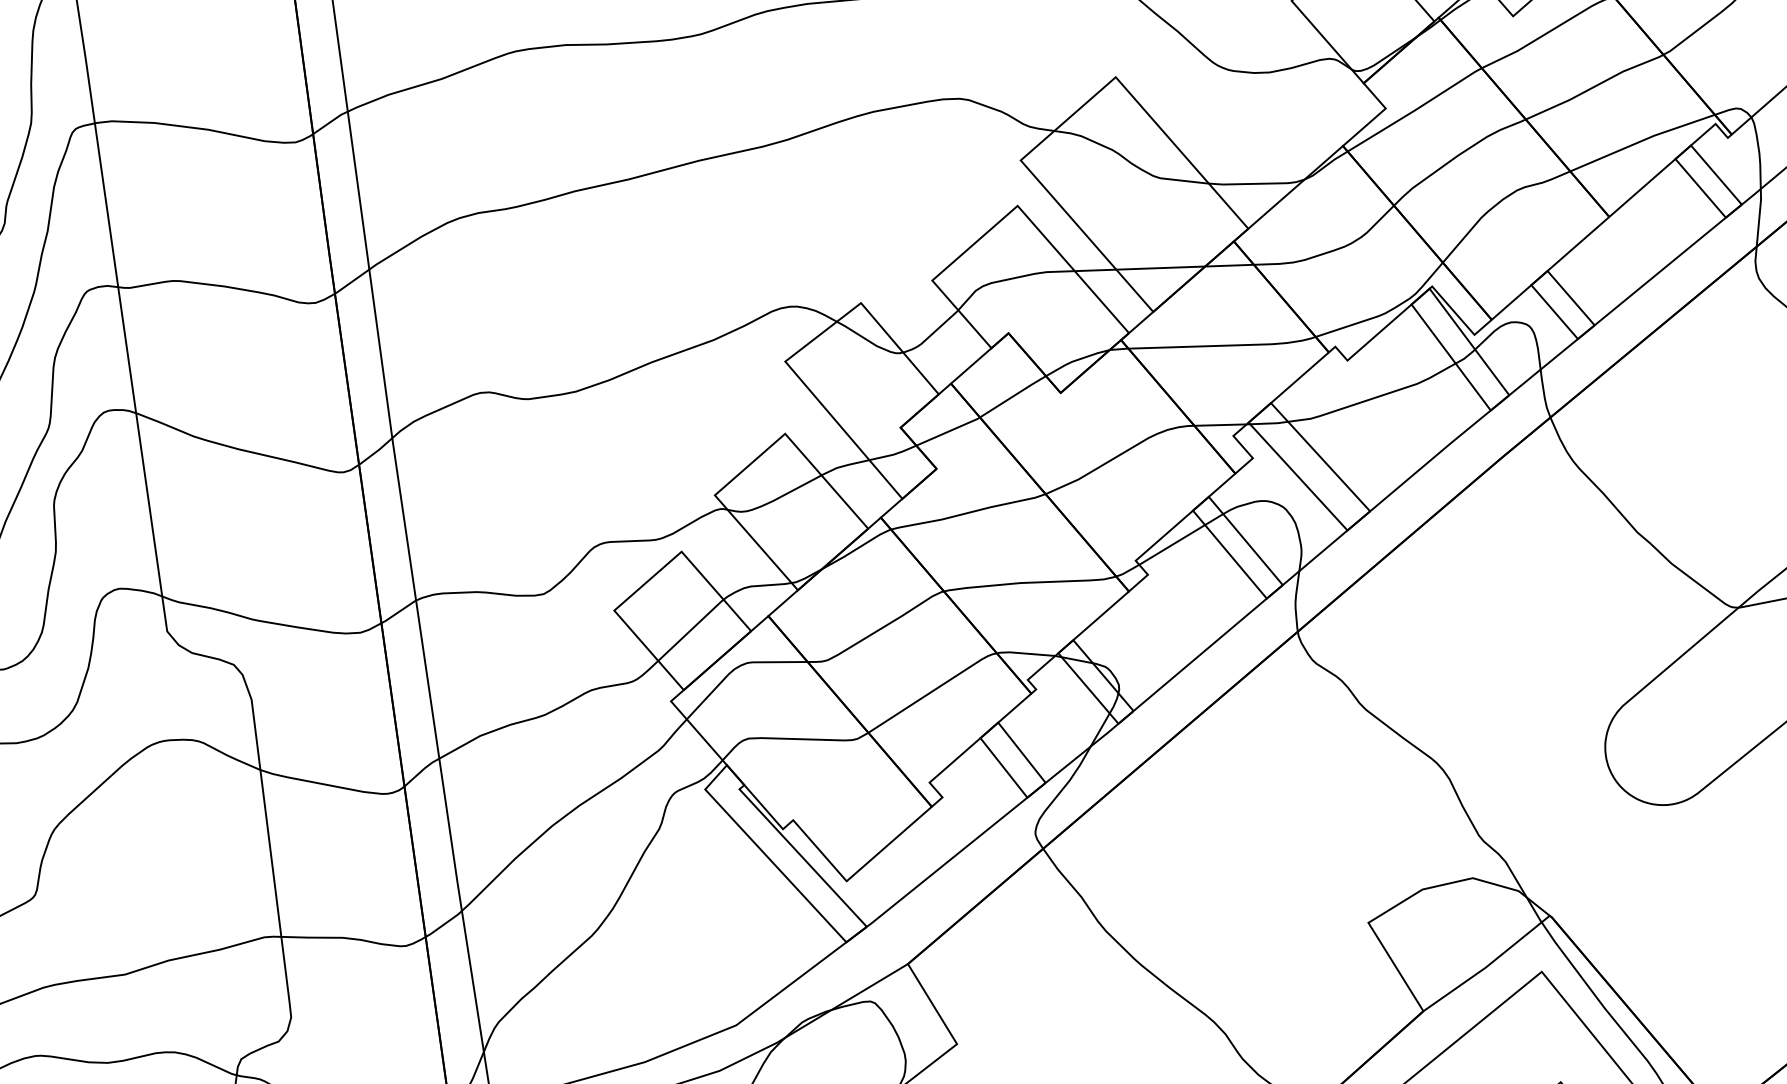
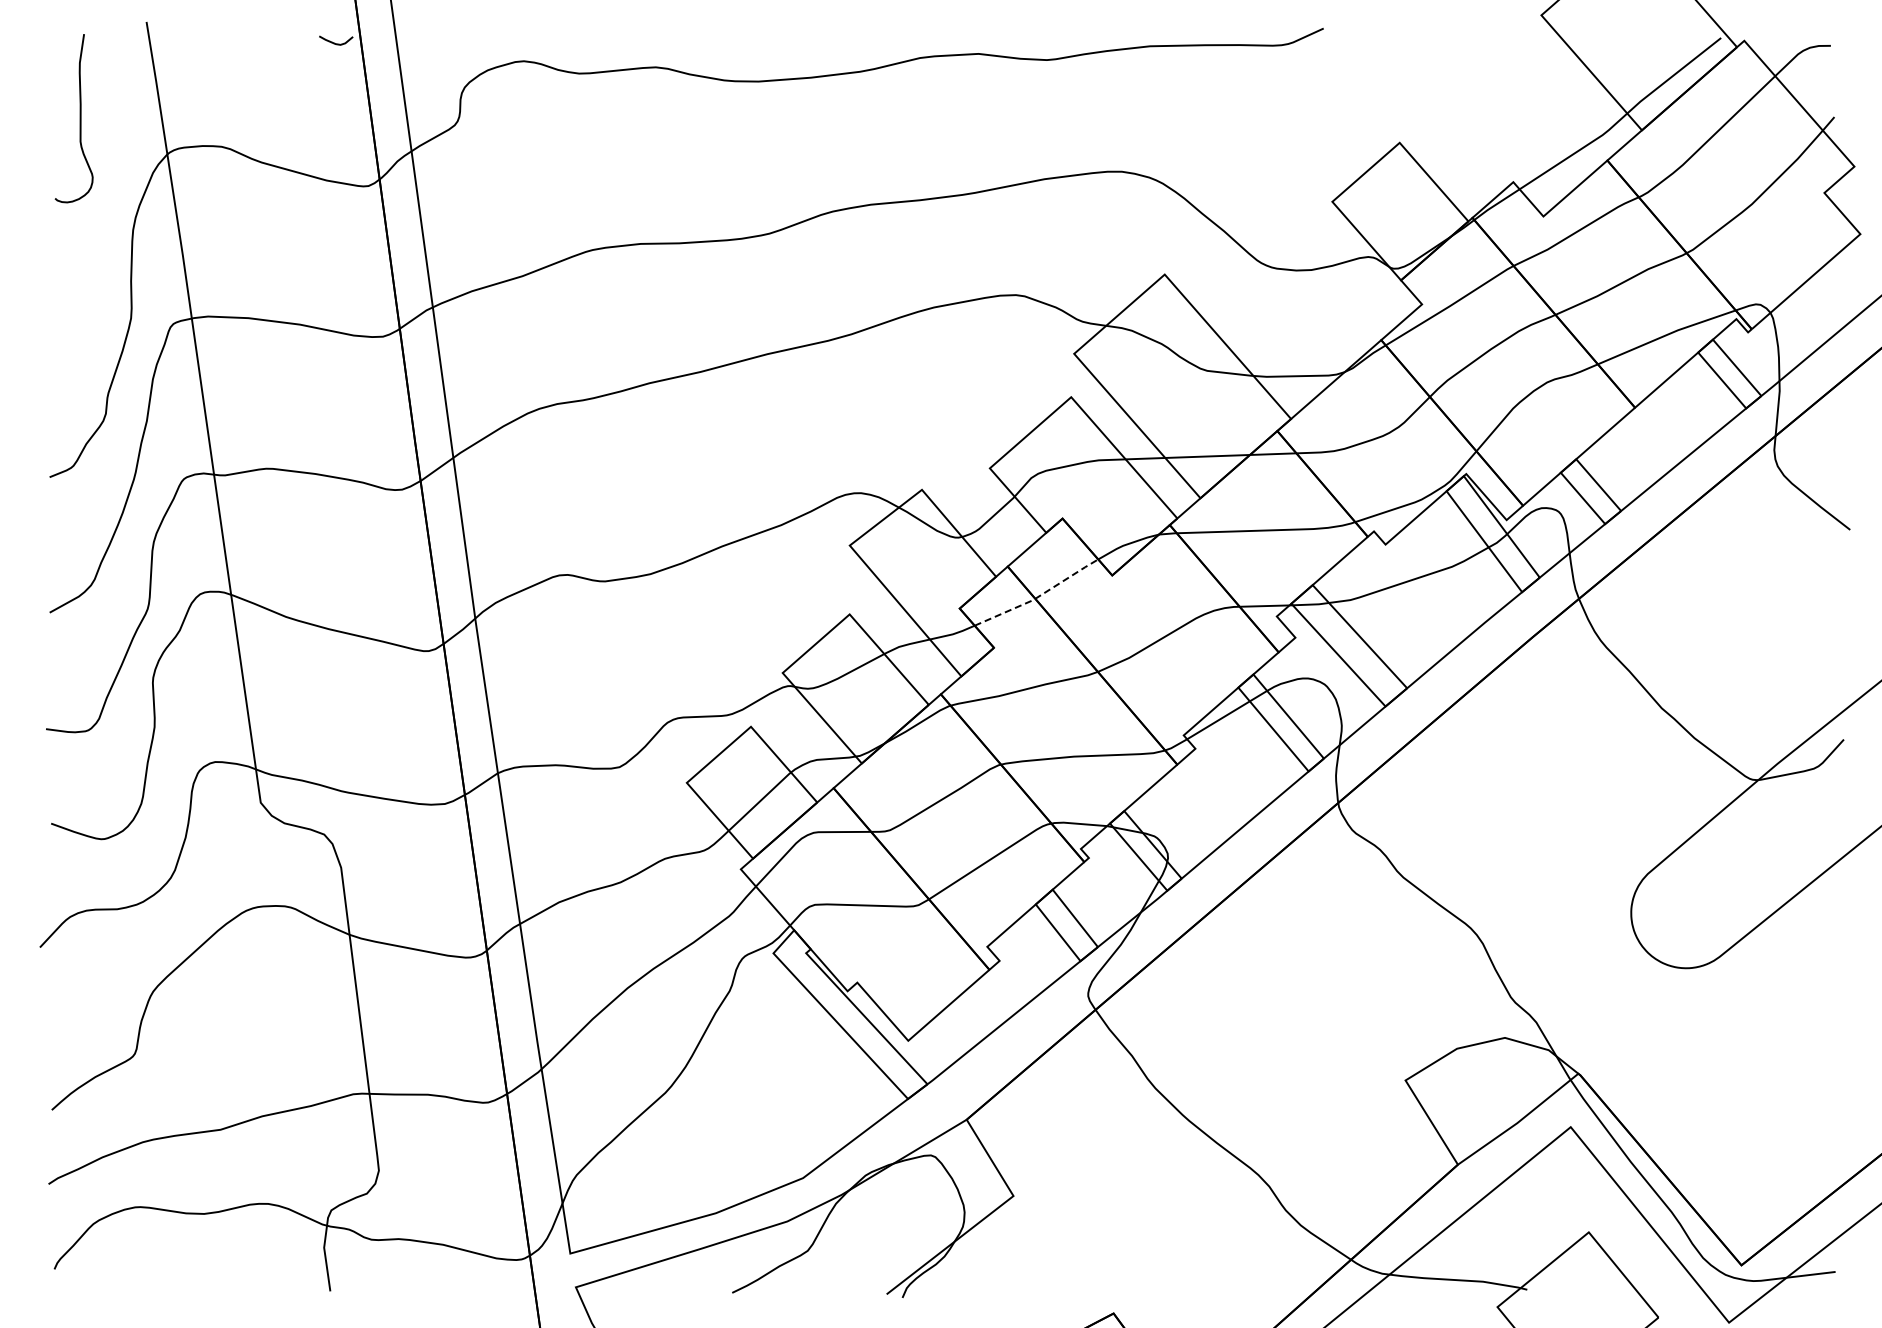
line: (983, 415) -> (1038, 596), solid -> dashed

